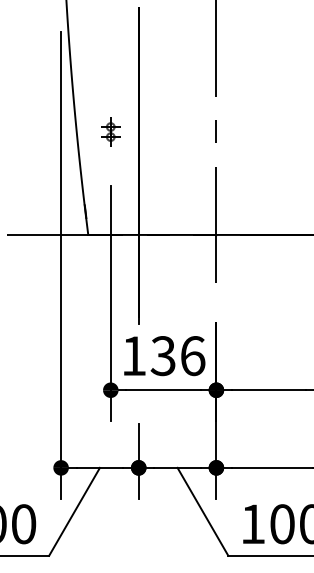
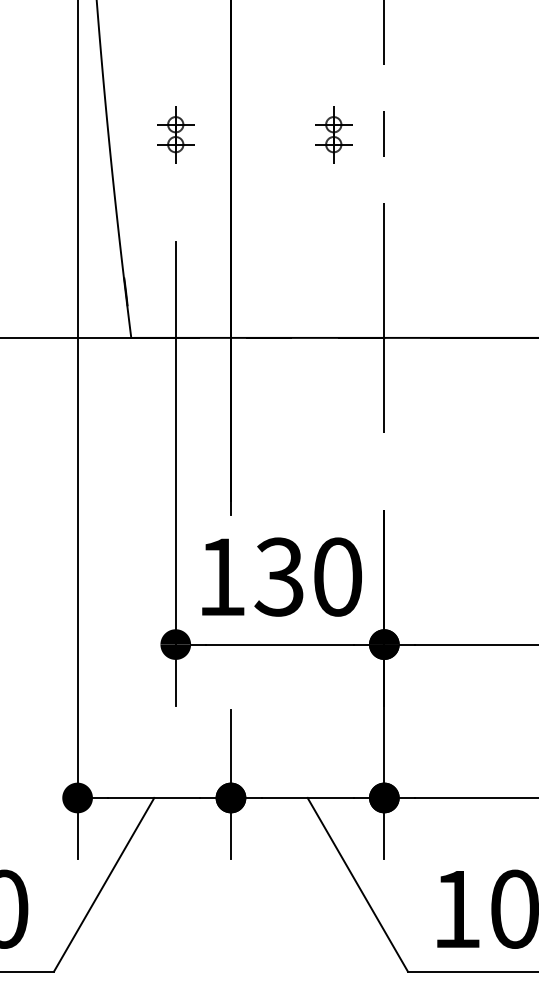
part: (190, 131) -> (333, 133), added
text: (193, 356) -> (339, 577), 136 -> 130

